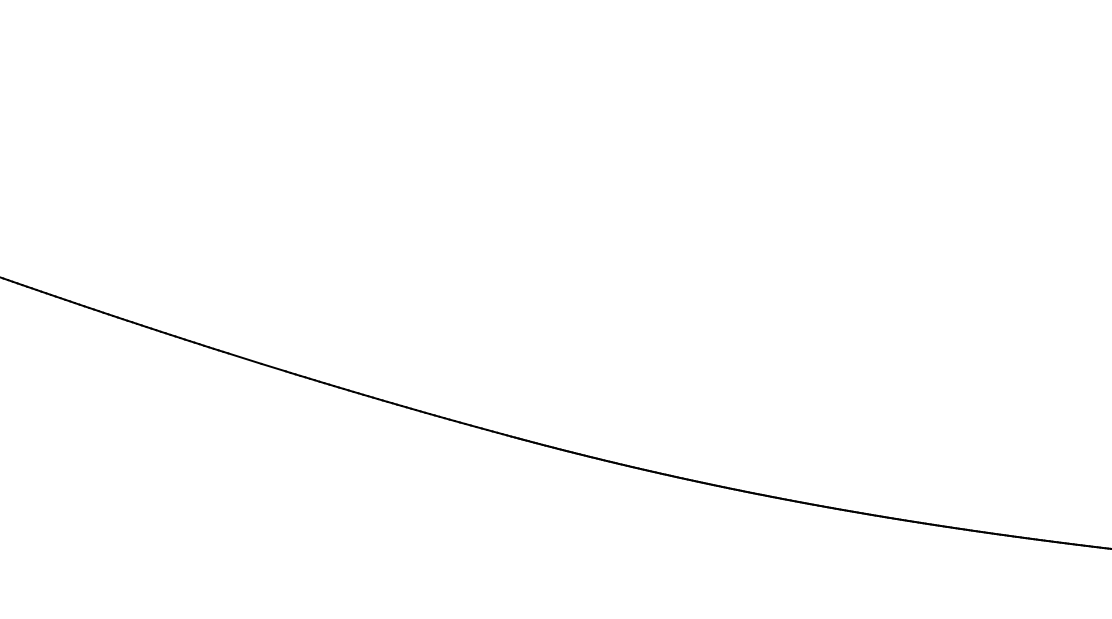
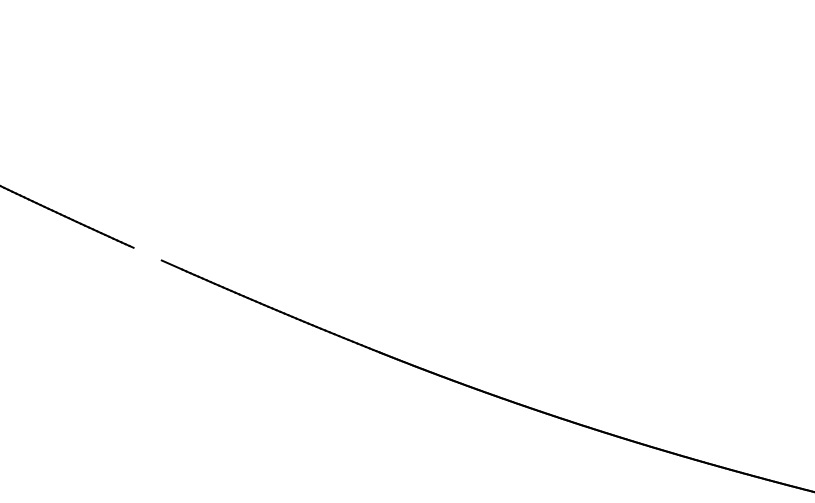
line: (244, 358) -> (147, 253), removed

